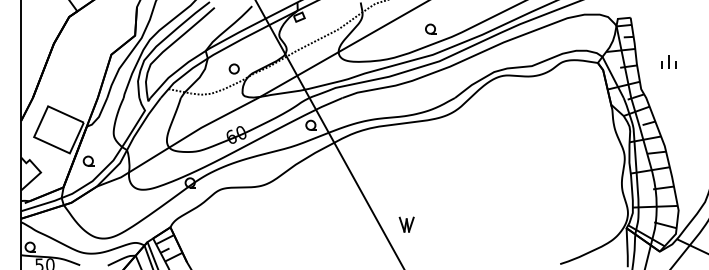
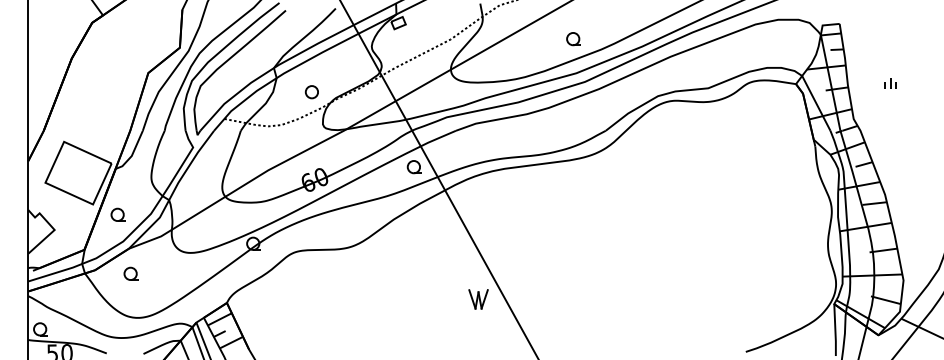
part: (668, 62) -> (890, 83), size x0.6
part: (97, 205) -> (130, 273), added
part: (406, 224) -> (478, 299), moved

